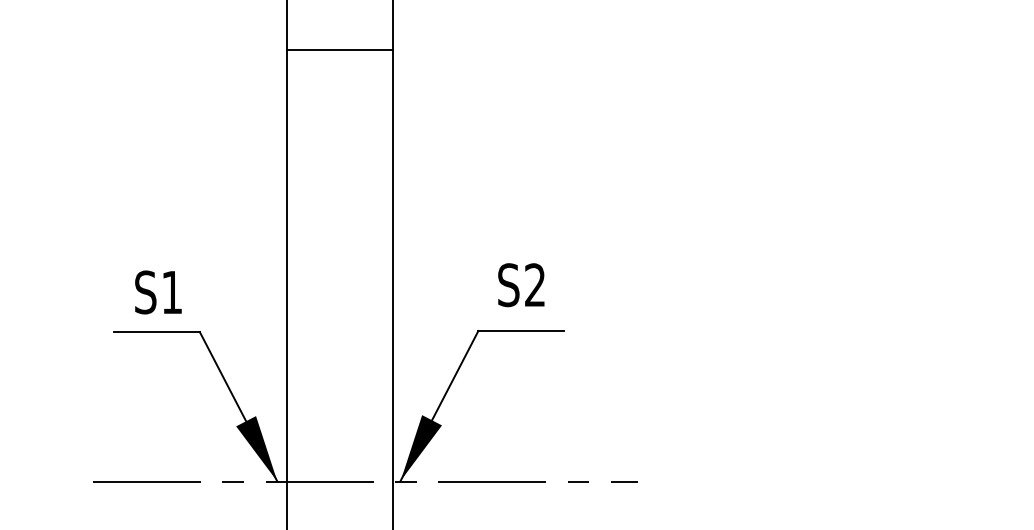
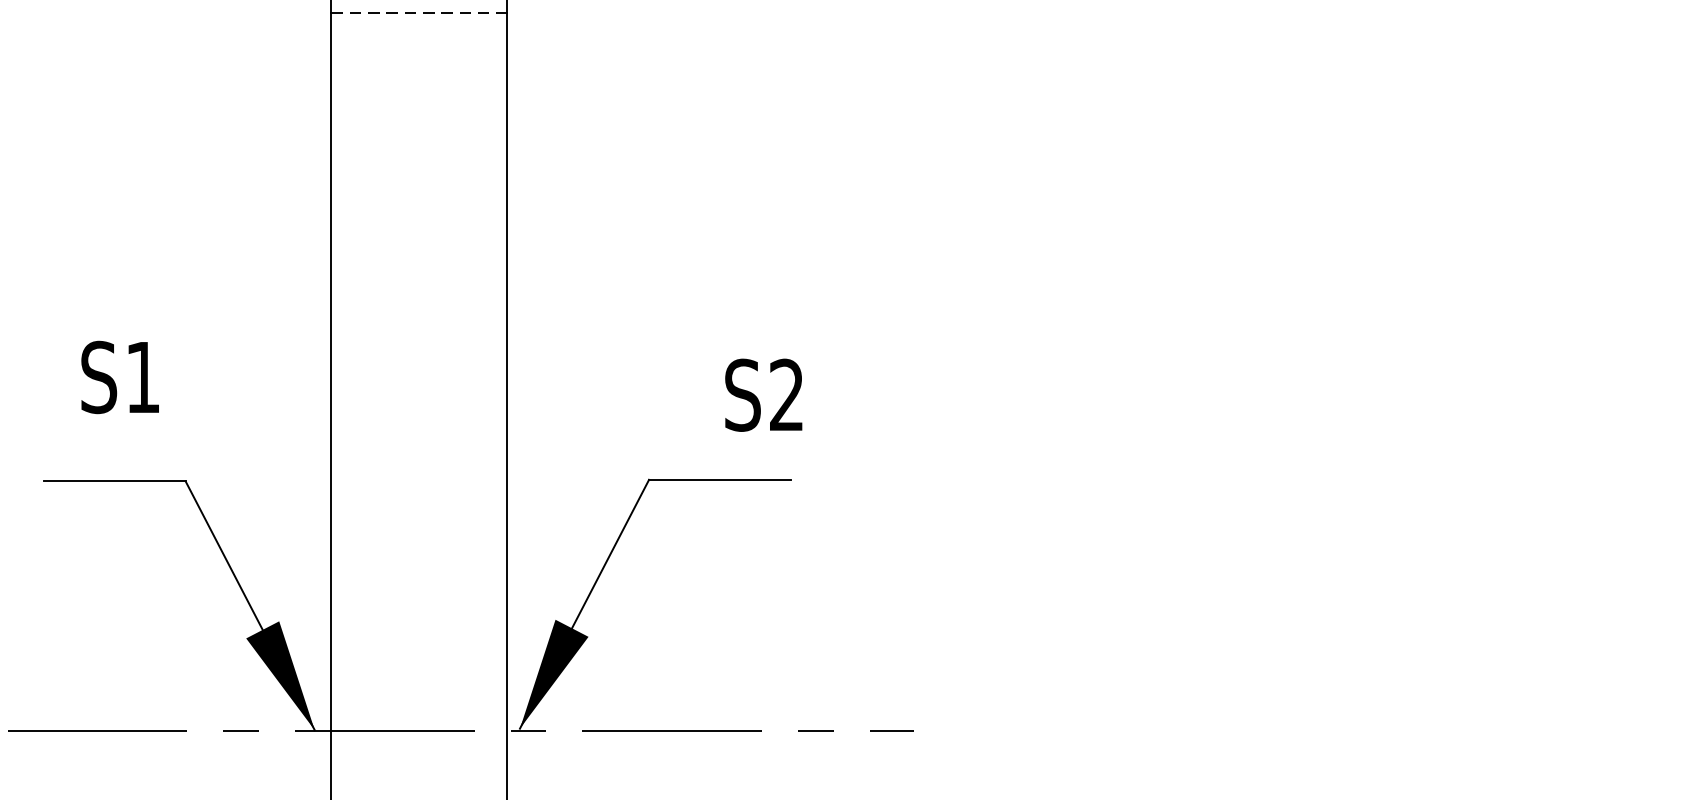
line: (340, 50) -> (419, 13), solid -> dashed
text: (521, 285) -> (764, 395), moved
text: (158, 292) -> (120, 377), moved

